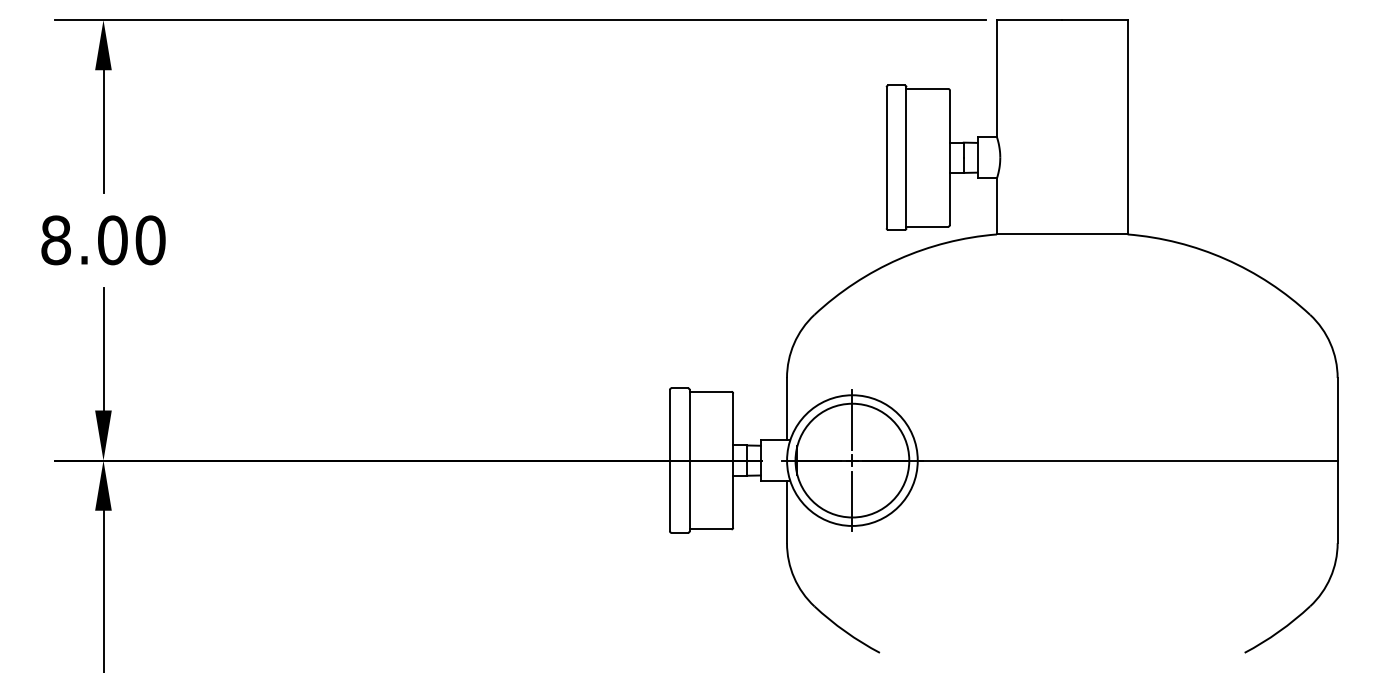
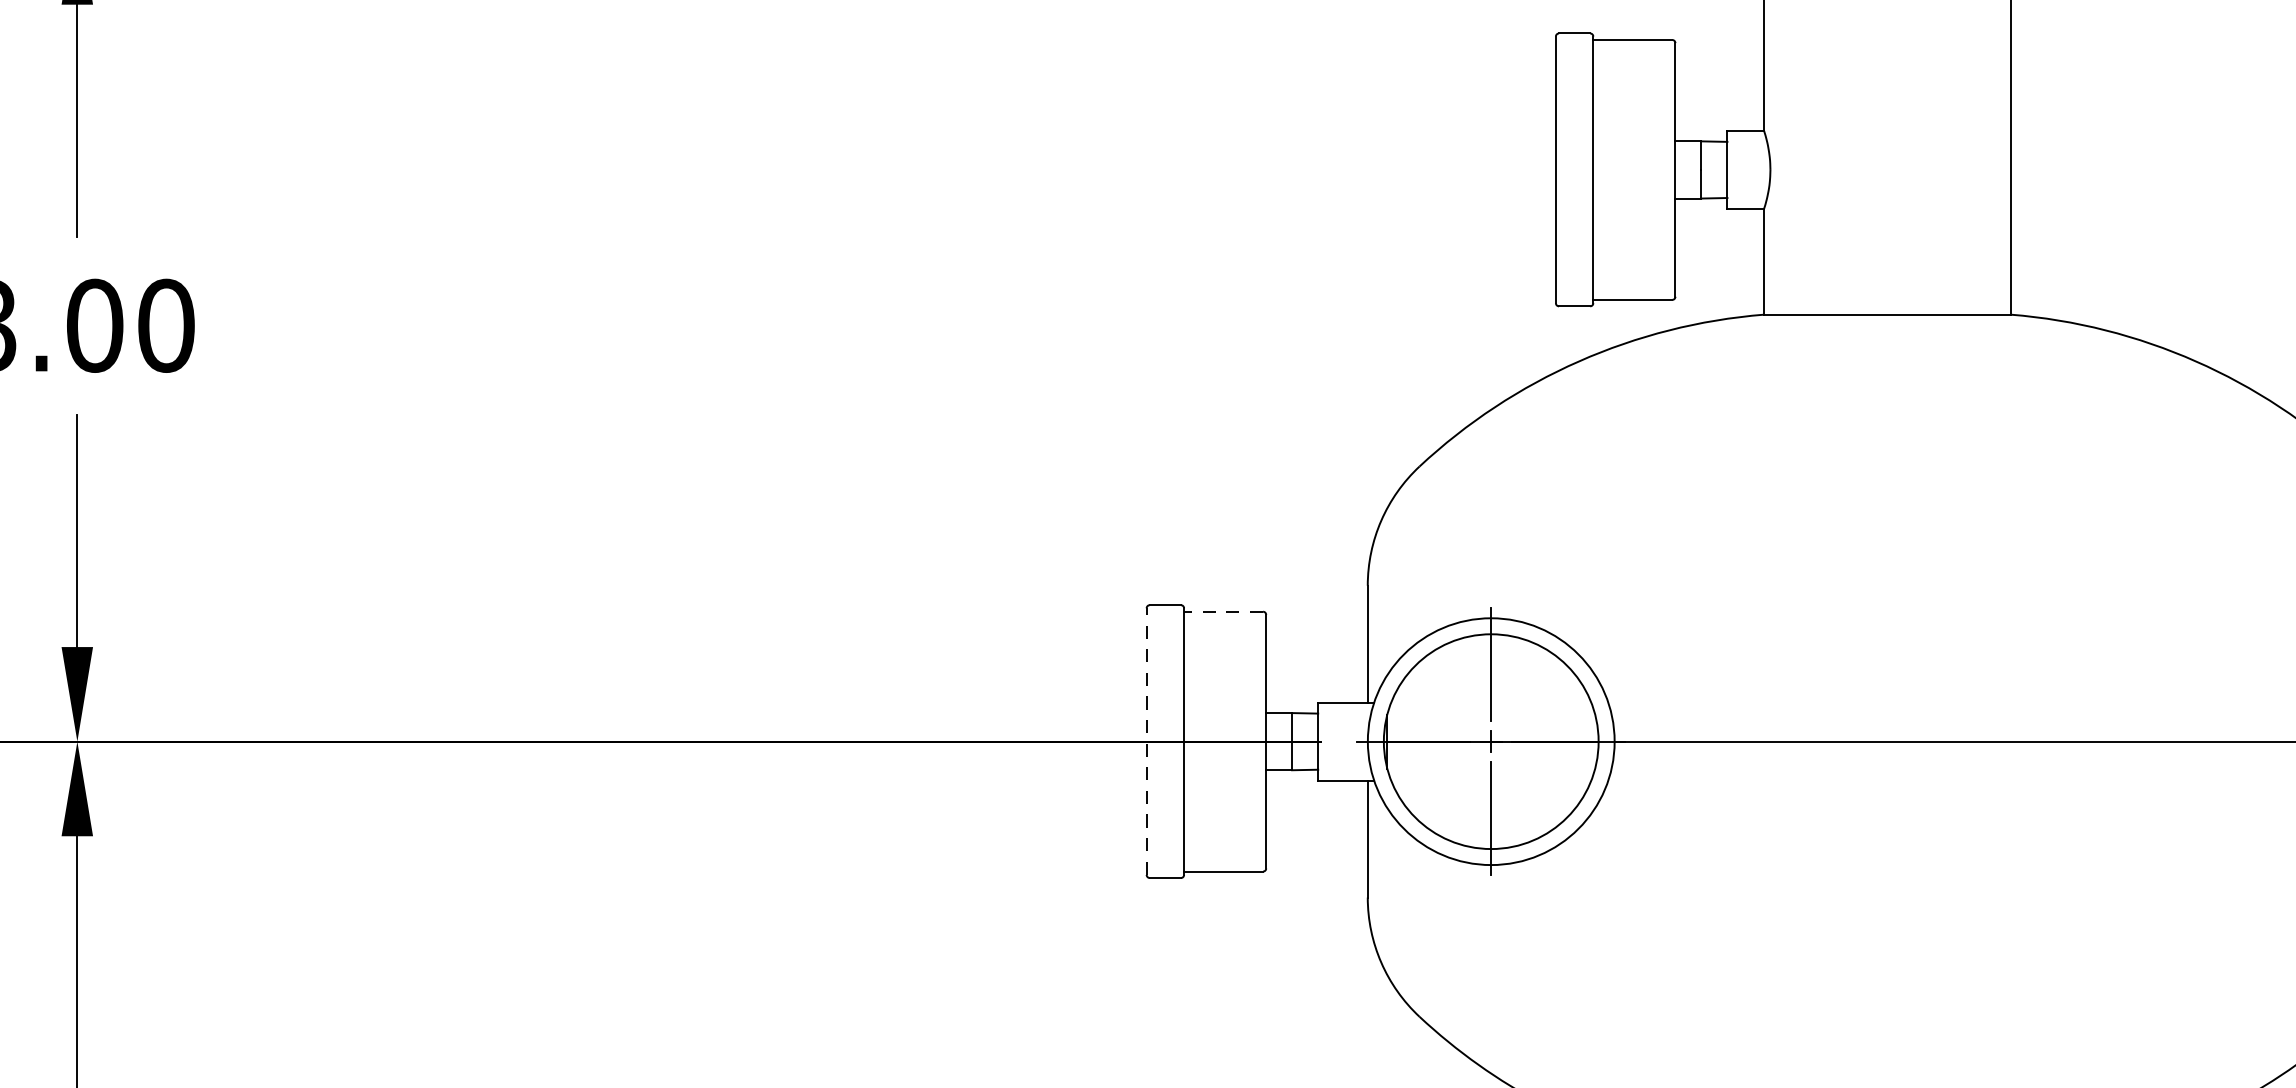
line: (710, 391) -> (1223, 611), solid -> dashed
line: (669, 460) -> (1145, 741), solid -> dashed

